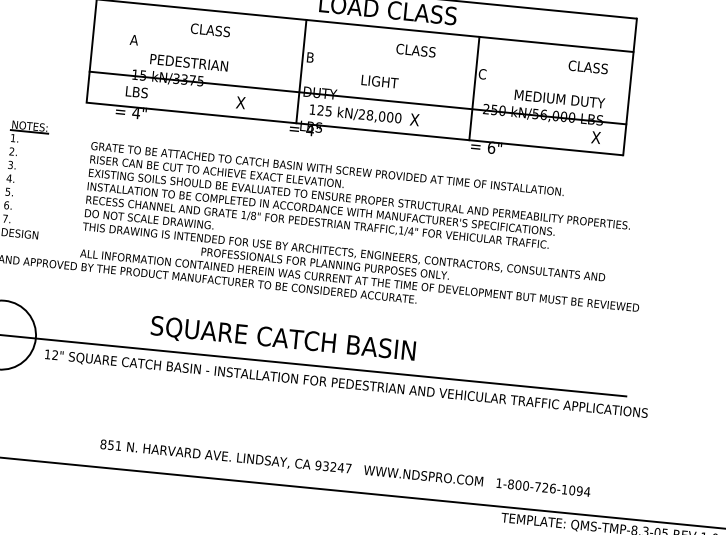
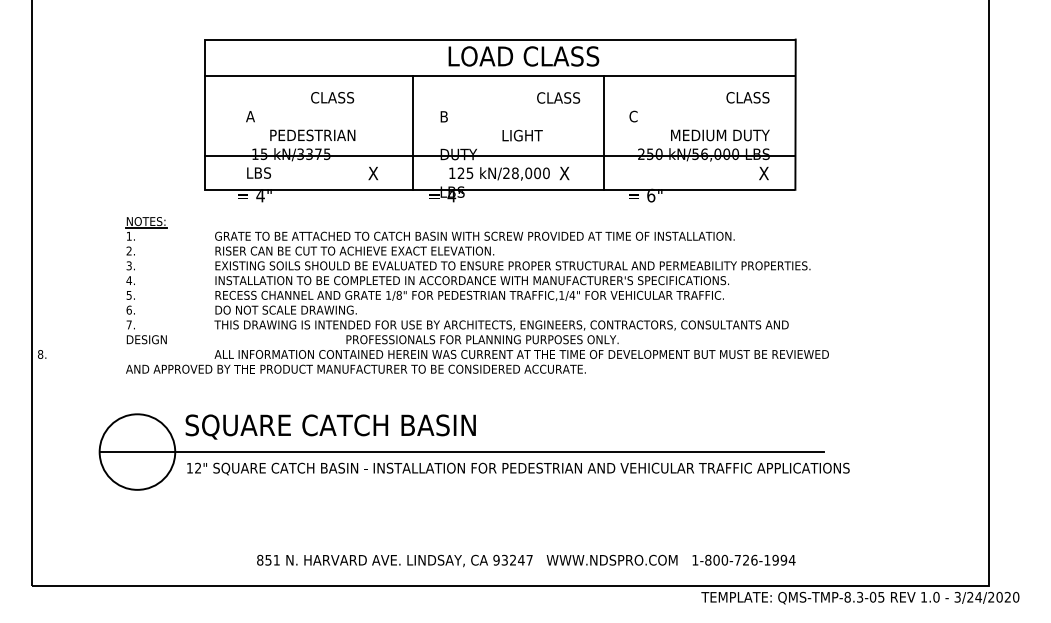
line: (301, 71) -> (412, 132), moved
line: (474, 88) -> (604, 132), moved
text: (283, 339) -> (330, 426), moved
text: (572, 490) -> (775, 560), 1-800-726-1094 -> 1-800-726-1994

